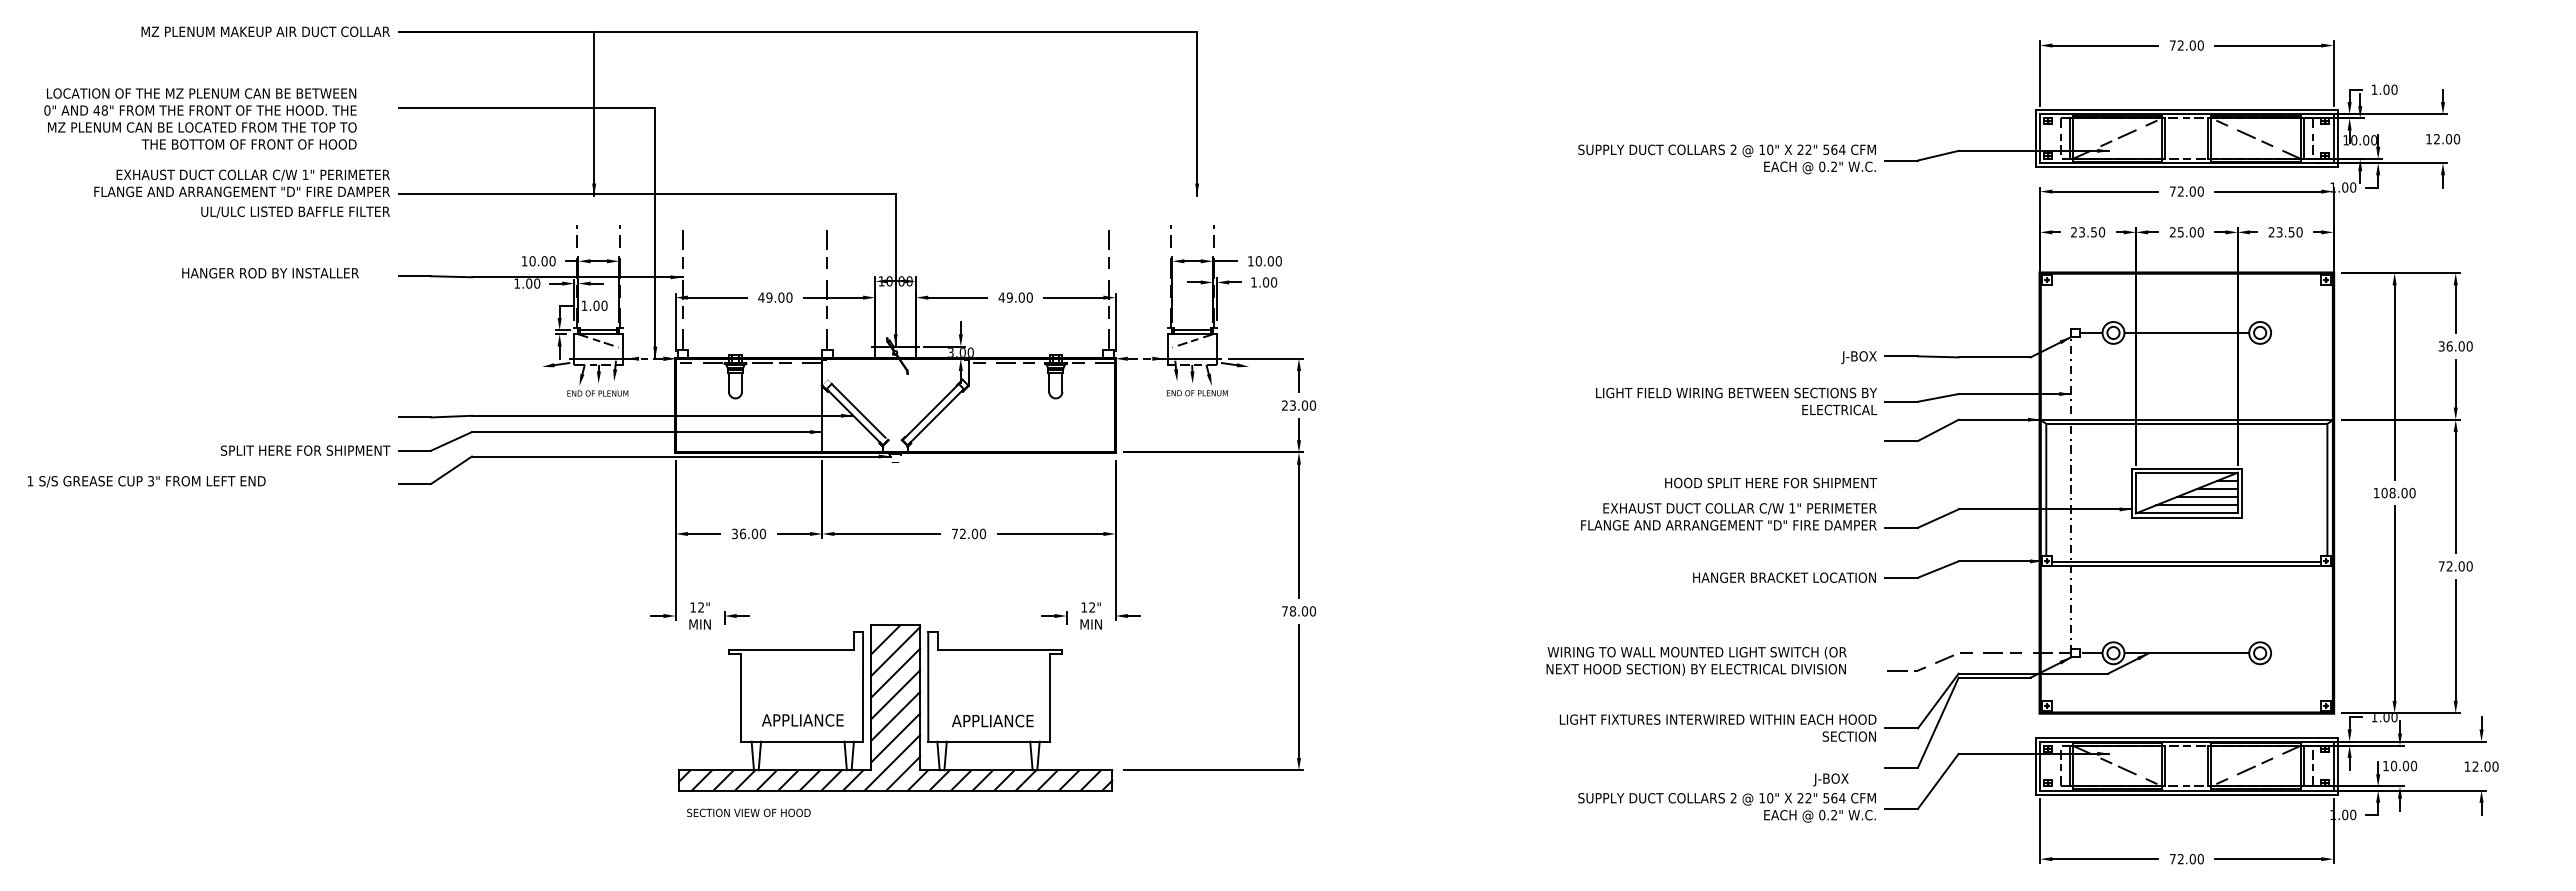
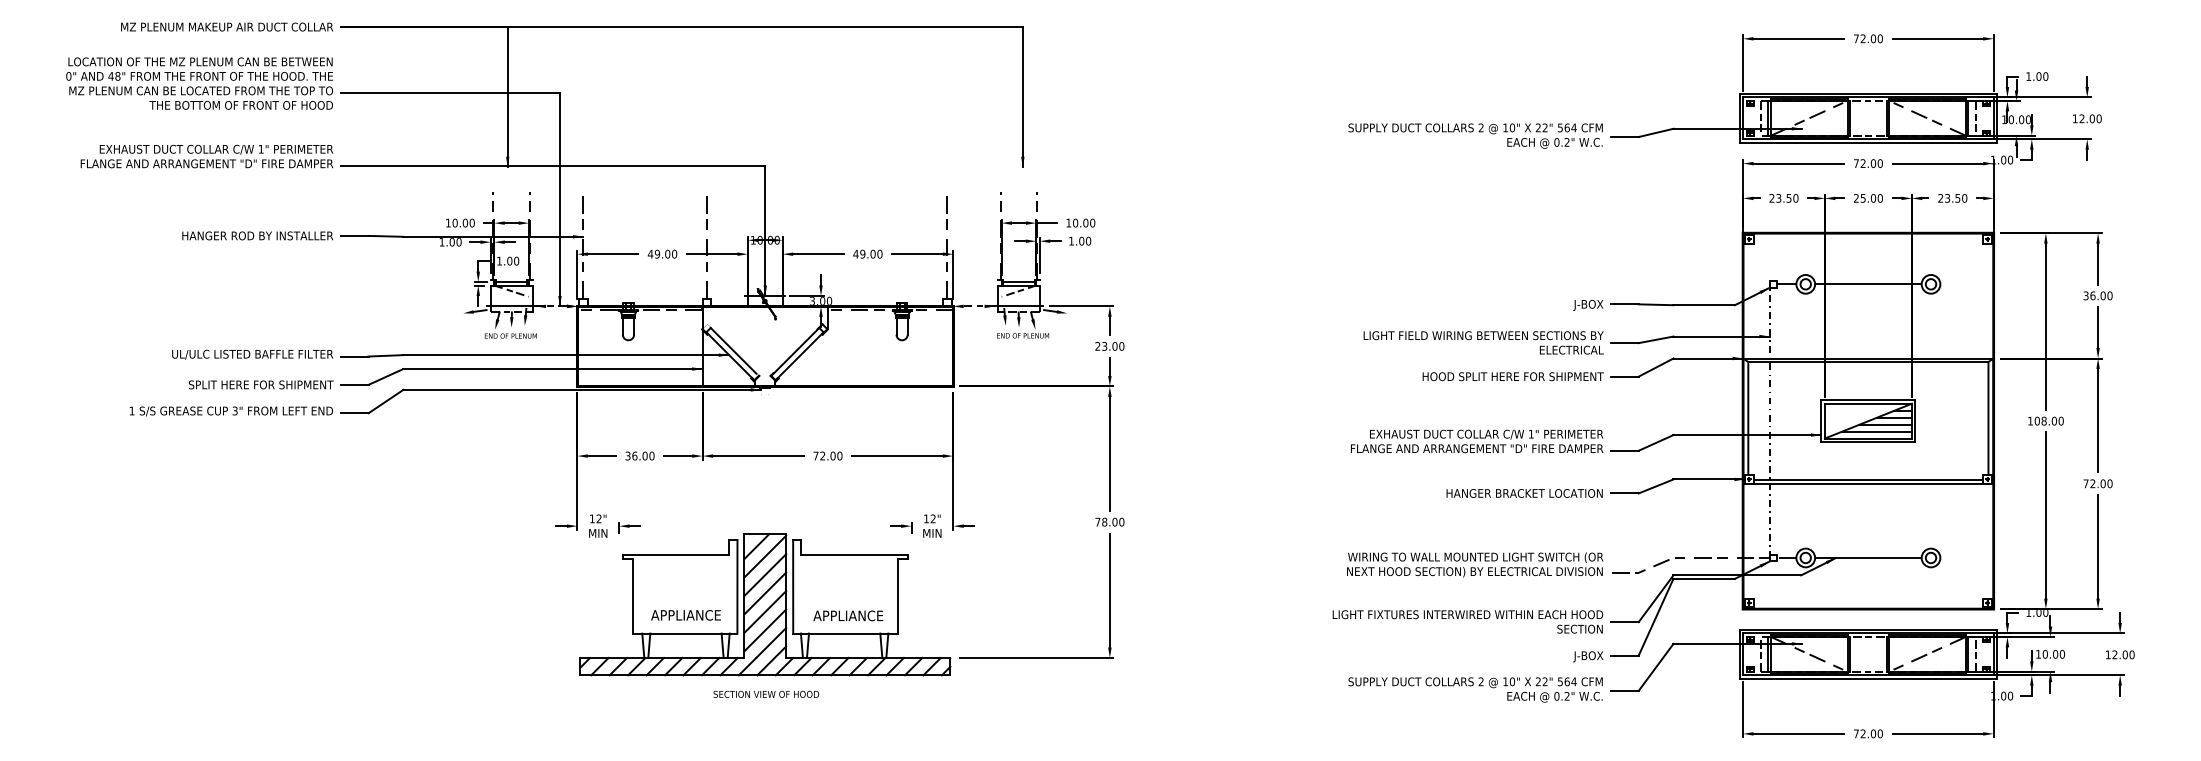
text: (200, 118) -> (199, 83), moved
text: (295, 211) -> (252, 354), moved
text: (270, 273) -> (257, 236), moved
text: (146, 481) -> (231, 411), moved
text: (1771, 482) -> (1513, 376), moved
text: (1696, 660) -> (1475, 564), moved
text: (1830, 779) -> (1587, 656), moved
text: (748, 812) -> (766, 694), moved

